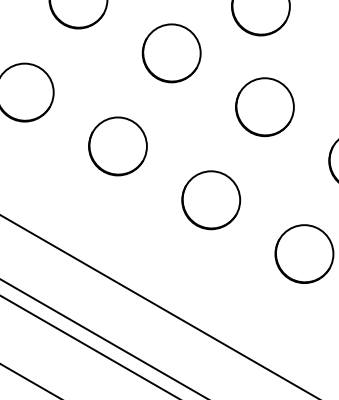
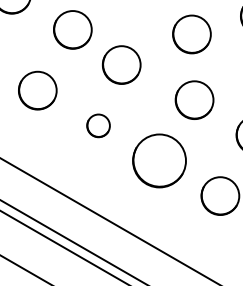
part: (171, 52) -> (121, 64), moved
part: (117, 145) -> (98, 125), size x0.6
part: (211, 199) -> (159, 160), size x1.4

